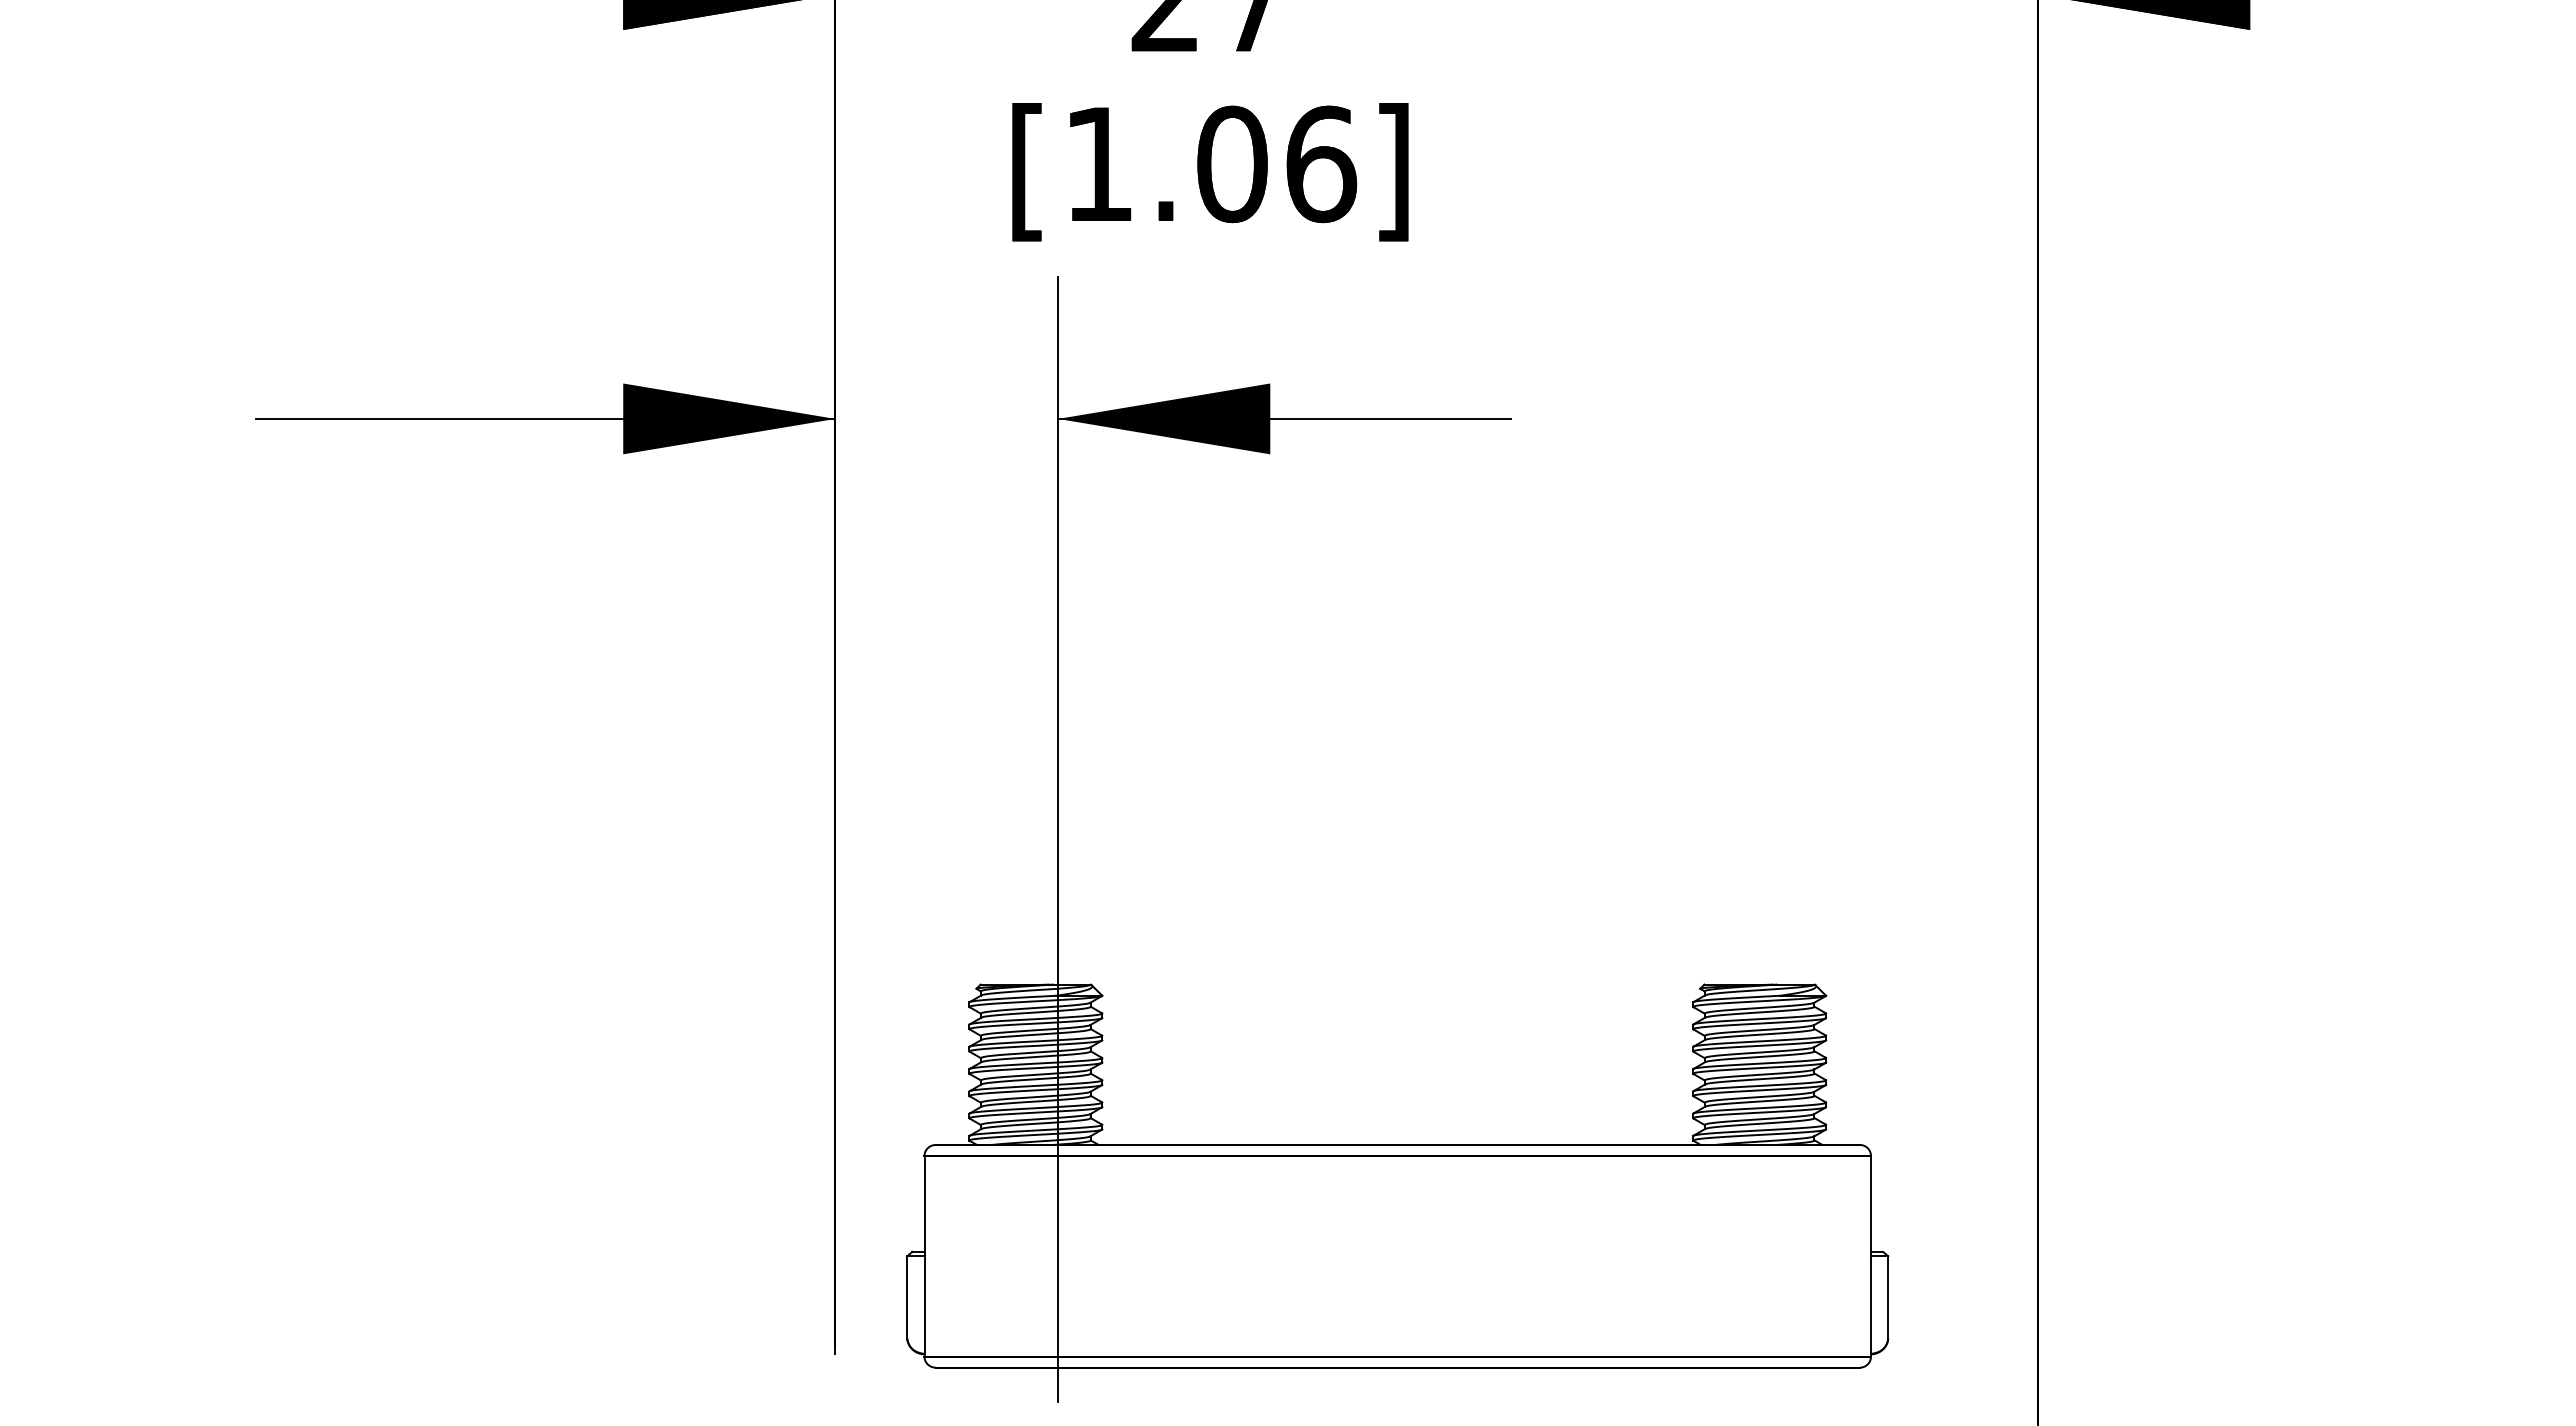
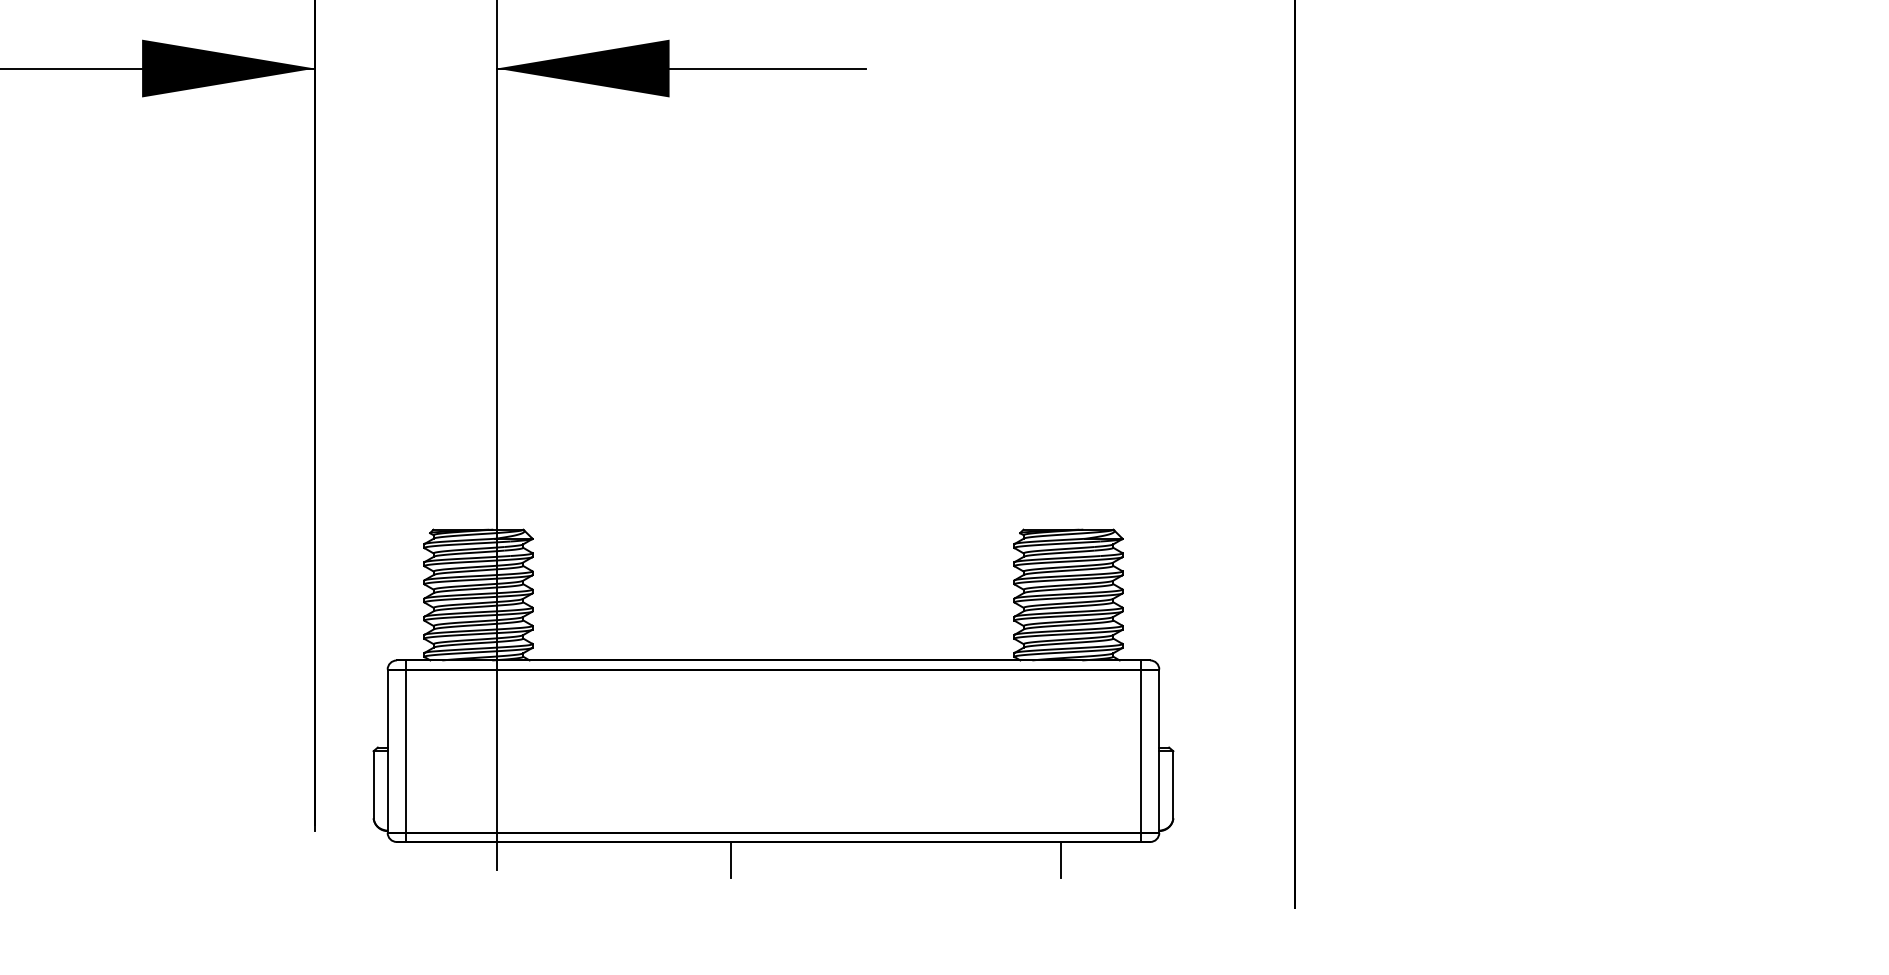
line: (946, 1255) -> (405, 750), added
line: (1848, 1255) -> (1140, 750), added
line: (1345, 1389) -> (730, 859), added
line: (1750, 1389) -> (1061, 859), added

